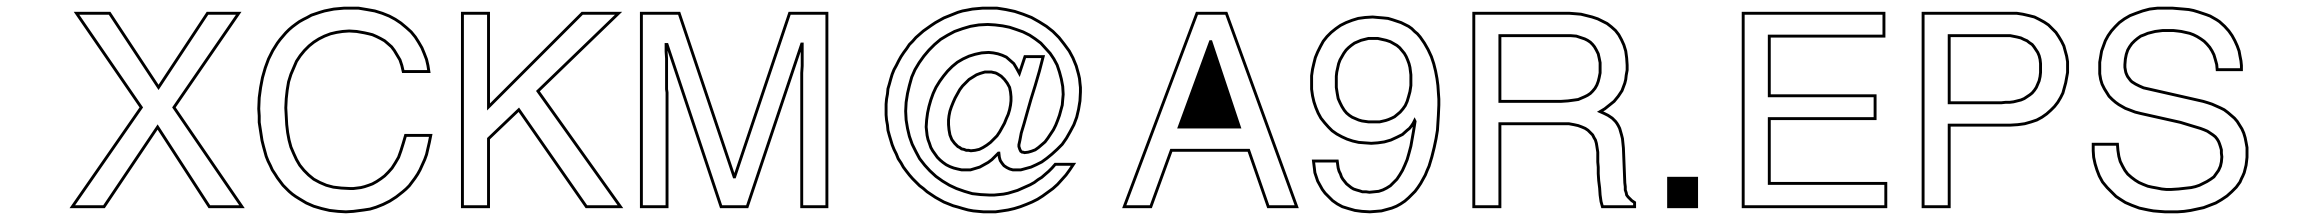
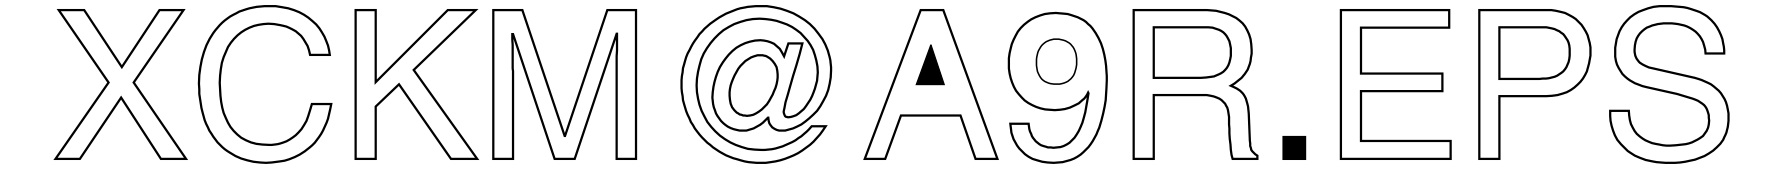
part: (1373, 80) -> (1056, 61), size x0.7
part: (1209, 84) -> (930, 64), size x0.6

